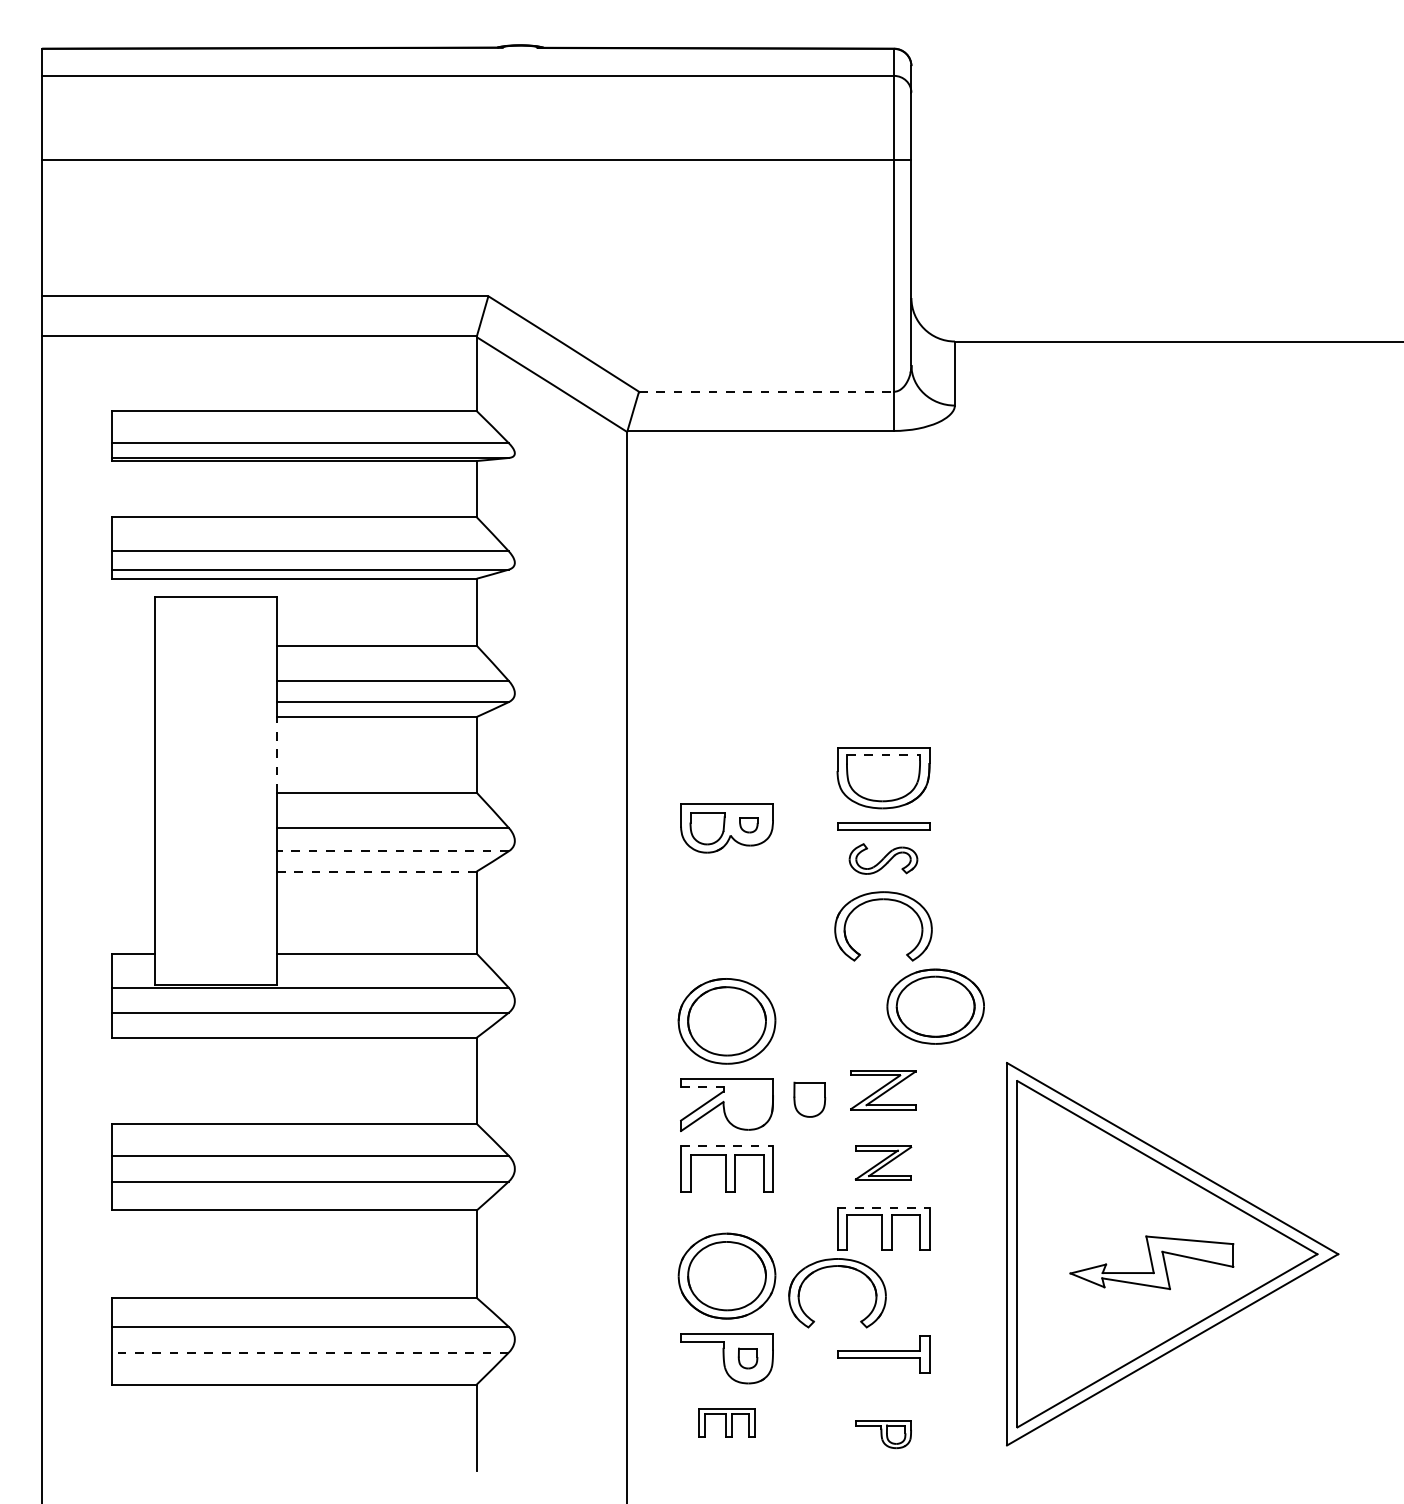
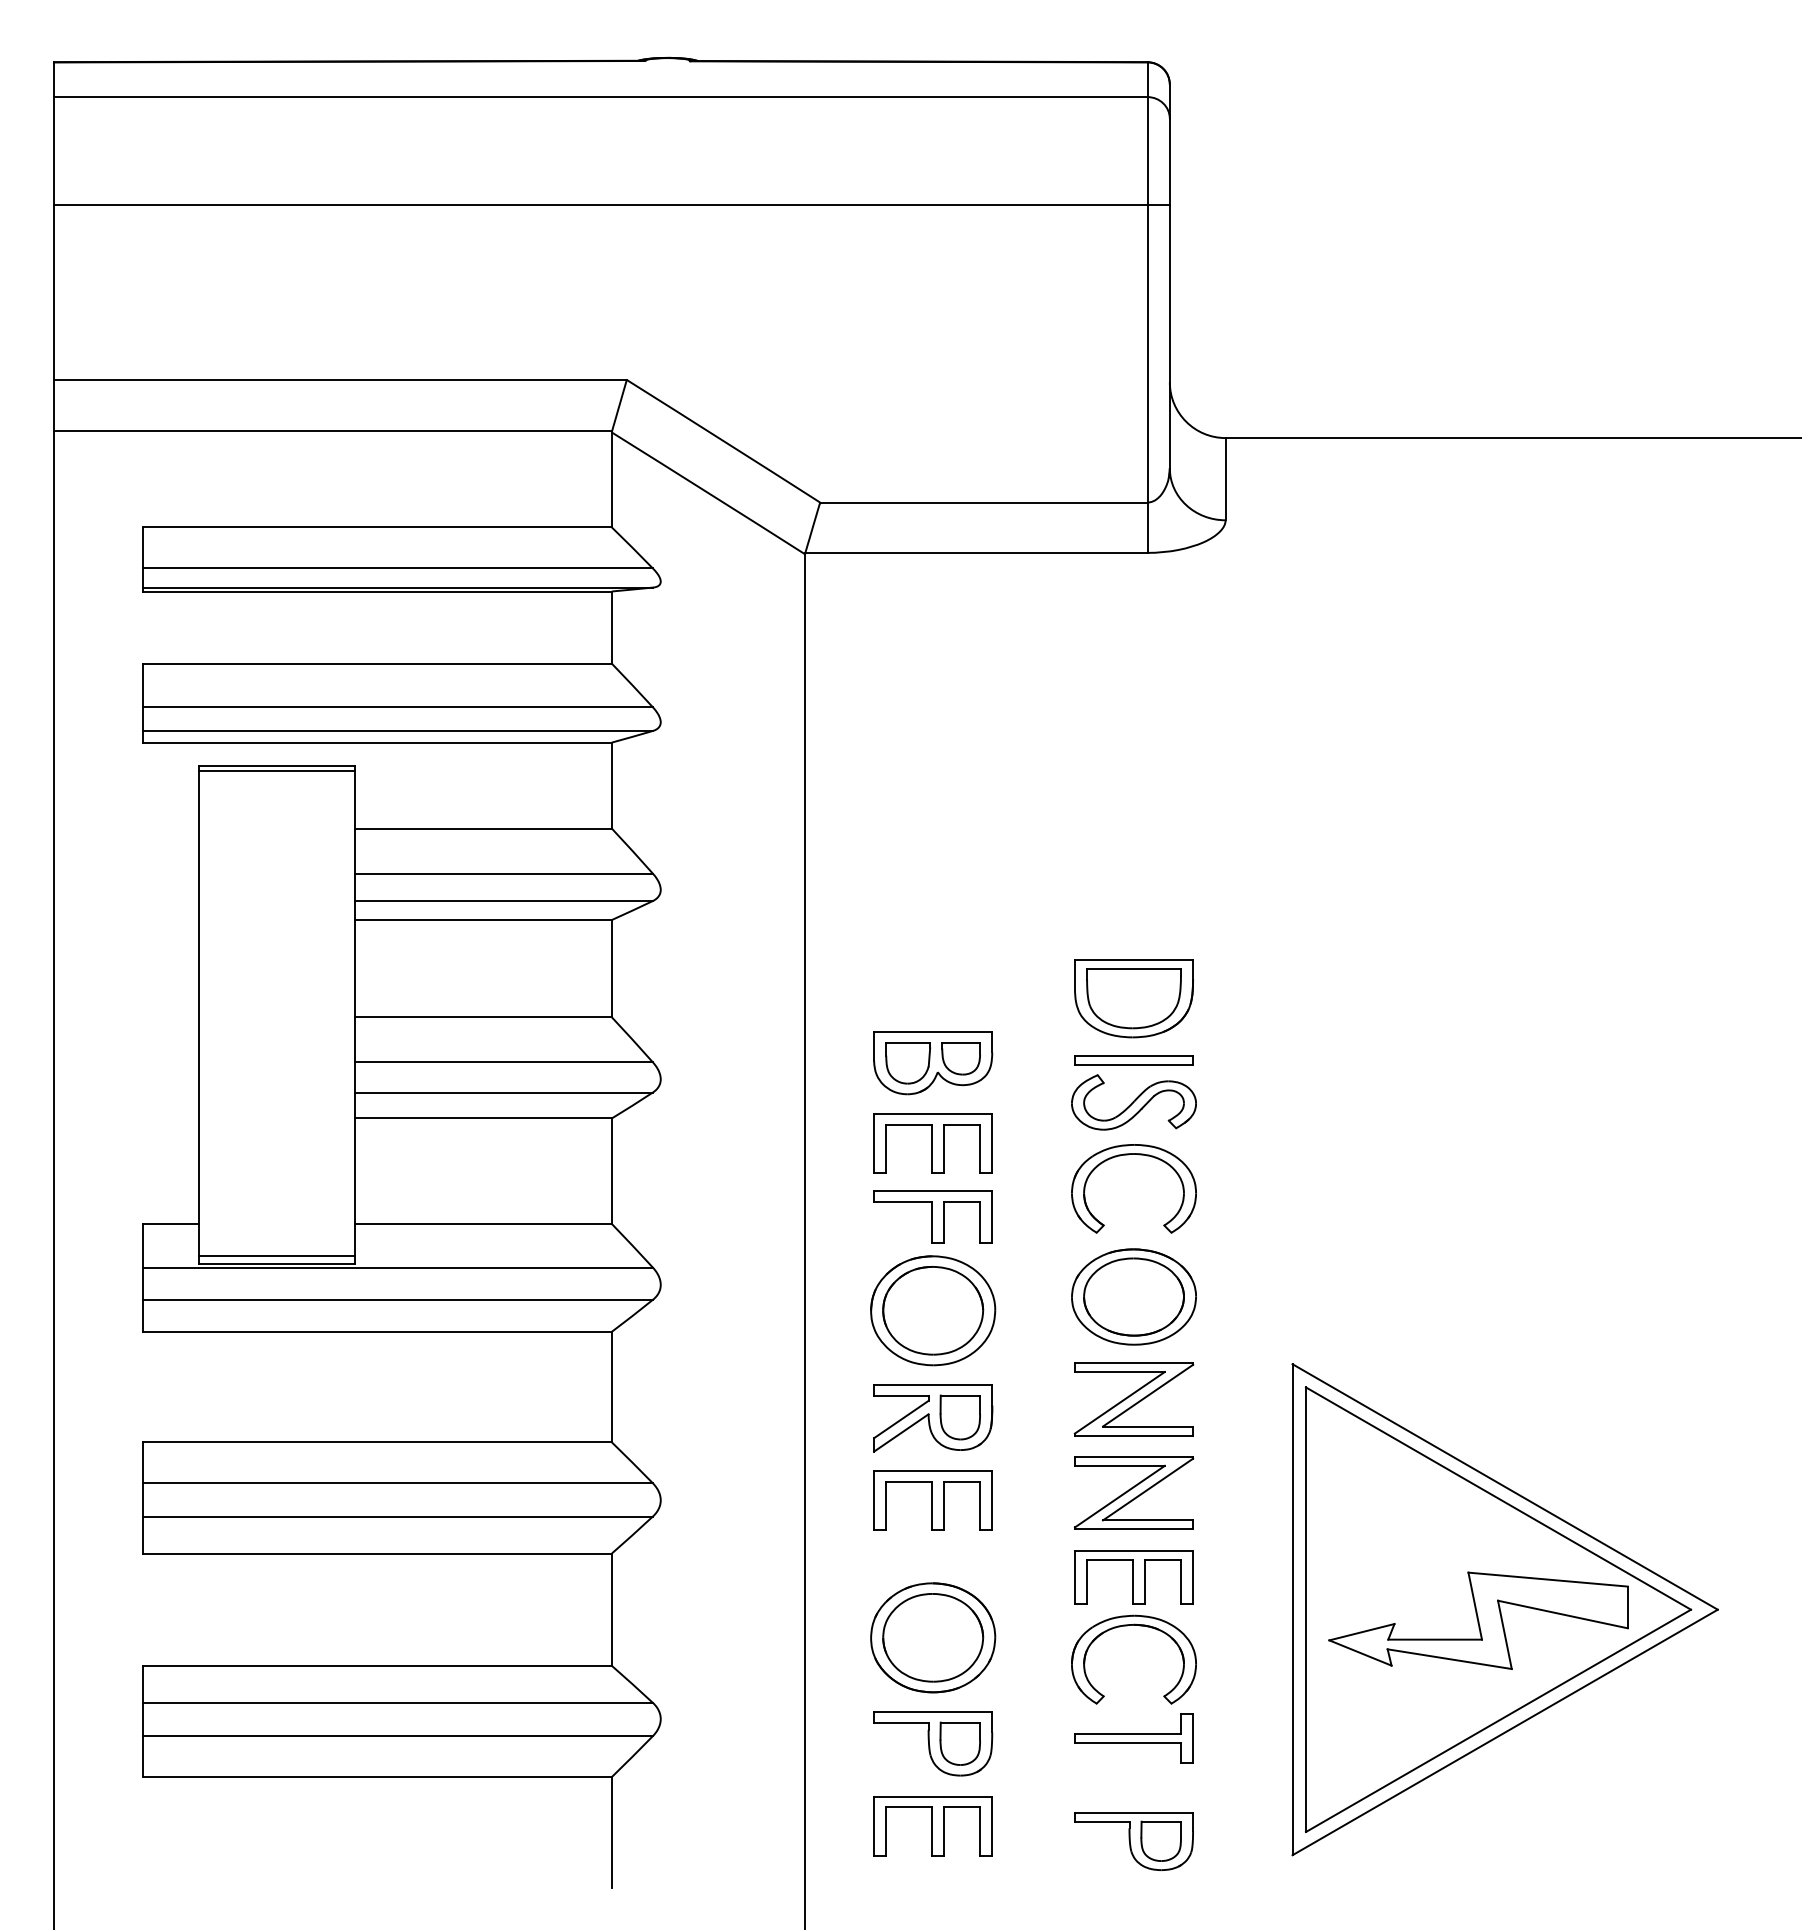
line: (766, 391) -> (983, 502), dashed -> solid
line: (216, 600) -> (277, 770), added
line: (277, 754) -> (355, 968), dashed -> solid
line: (883, 755) -> (1134, 969), dashed -> solid
part: (748, 824) -> (960, 1058), size x1.67
line: (393, 851) -> (504, 1092), dashed -> solid
part: (883, 859) -> (1133, 1102), size x1.43
line: (376, 871) -> (483, 1118), dashed -> solid
part: (726, 891) -> (932, 1143), added
part: (726, 947) -> (932, 1216), added
line: (216, 979) -> (277, 1256), added
part: (935, 1006) -> (1133, 1296), moved
line: (702, 1087) -> (901, 1395), dashed -> solid
part: (883, 1090) -> (1133, 1399), size x1.43
part: (809, 1099) -> (959, 1417), moved
line: (727, 1146) -> (933, 1471), dashed -> solid
part: (883, 1162) -> (1133, 1492), size x1.67
line: (883, 1208) -> (1134, 1550), dashed -> solid
part: (1151, 1262) -> (1478, 1620), size x1.43
part: (832, 1267) -> (1127, 1626), moved
line: (310, 1352) -> (398, 1736), dashed -> solid
part: (747, 1358) -> (959, 1743), size x1.67
part: (726, 1423) -> (932, 1826), size x1.67
part: (883, 1434) -> (1133, 1841), size x1.67

